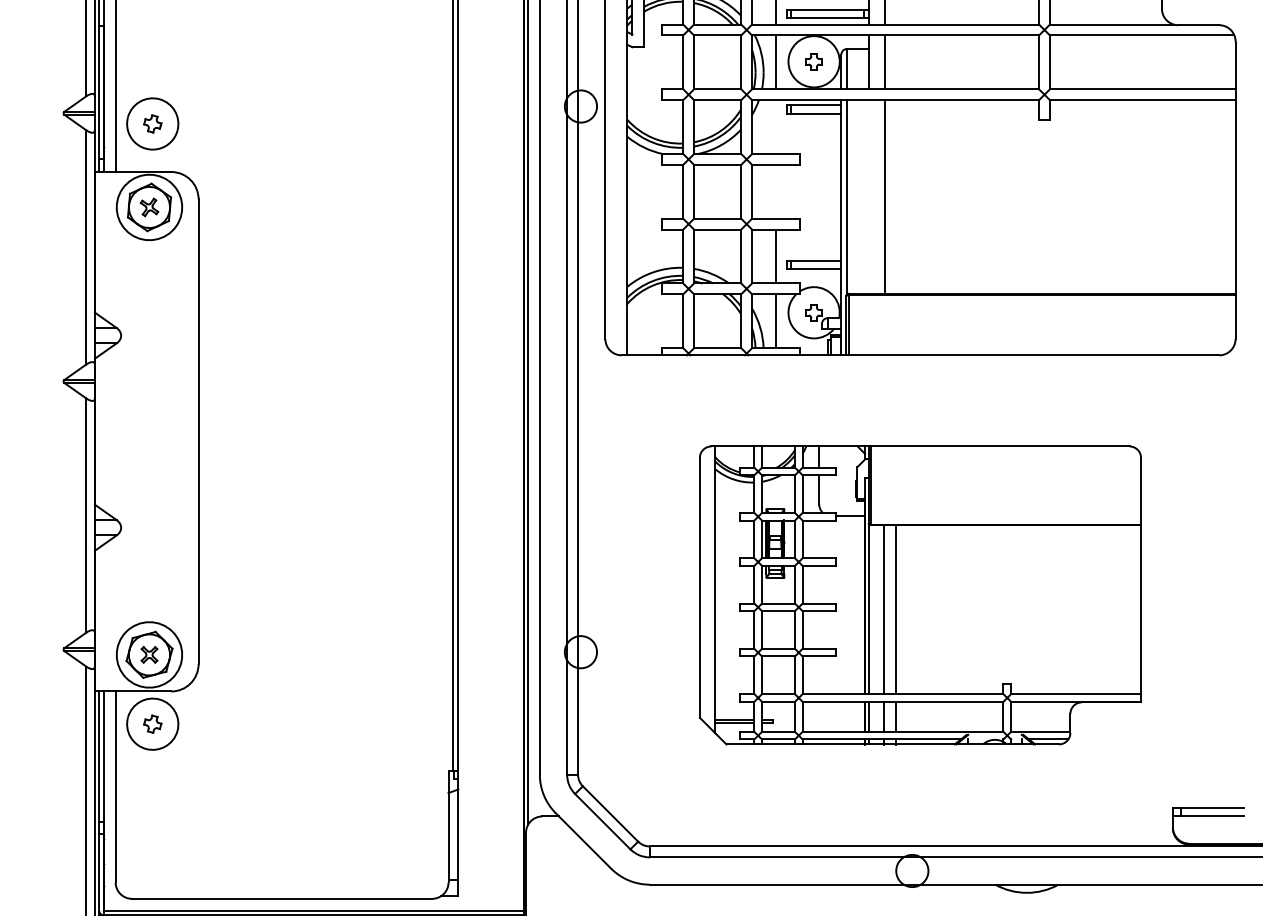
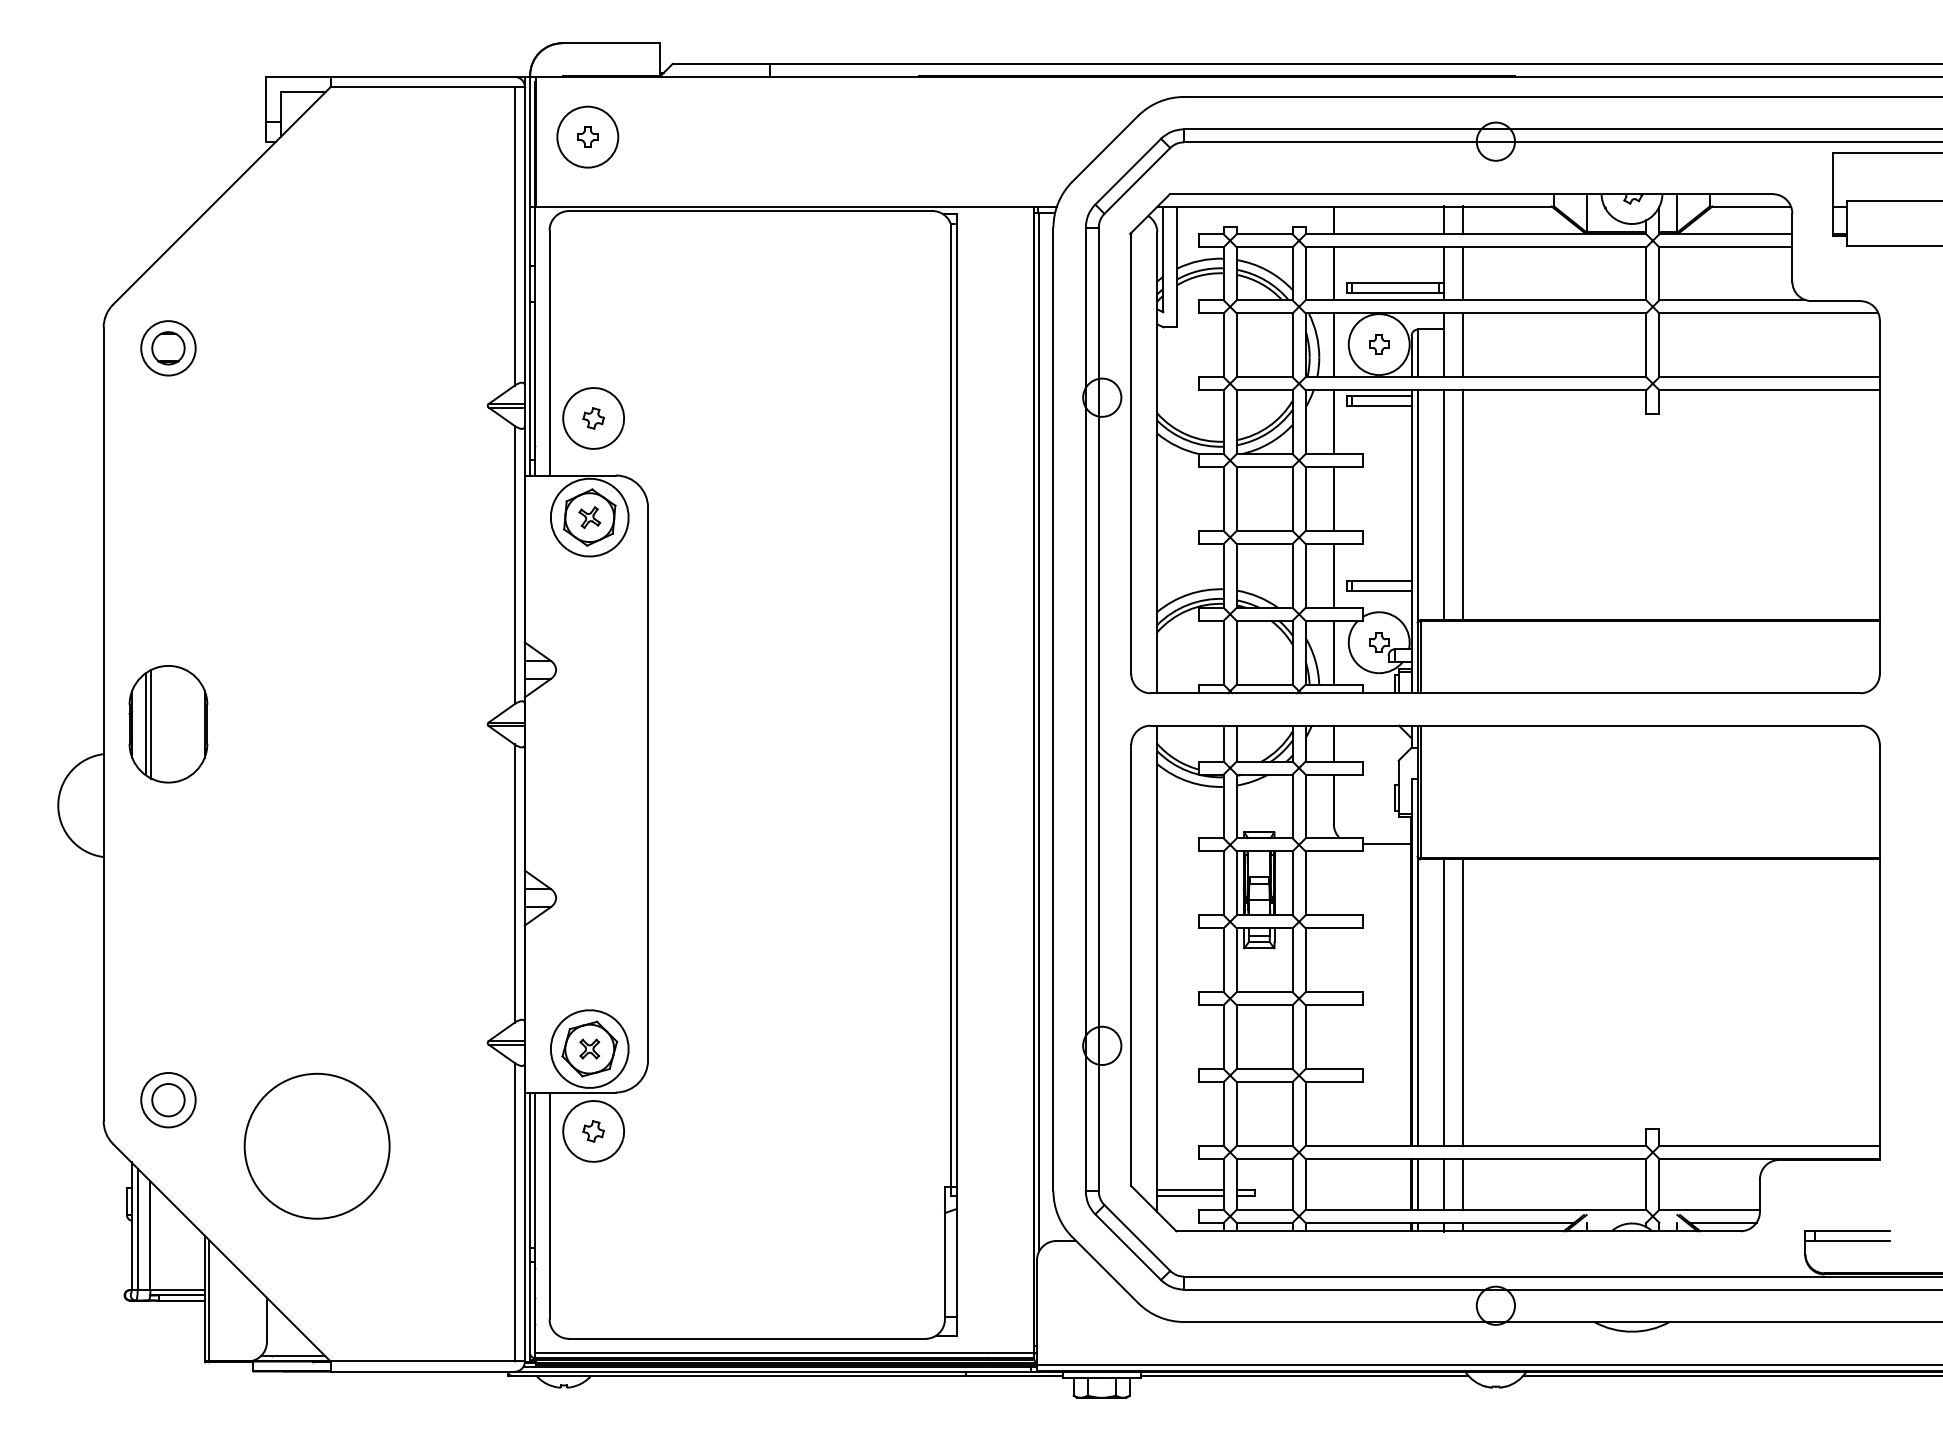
line: (775, 127) -> (1333, 422), added
line: (775, 191) -> (1333, 498), added
line: (869, 196) -> (1444, 504), added
part: (920, 595) -> (1505, 978), size x1.43

